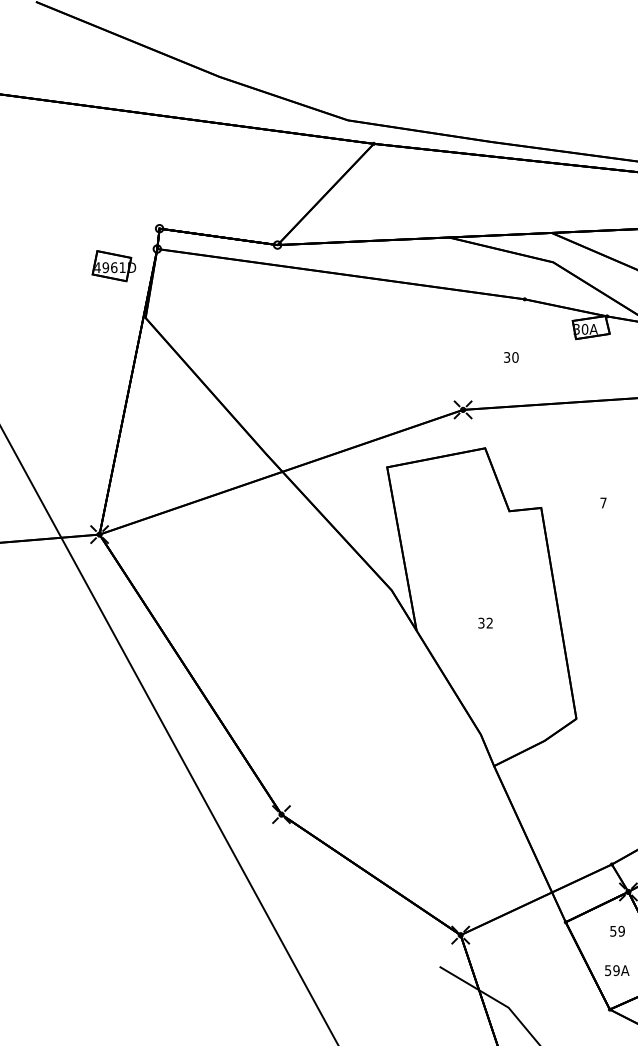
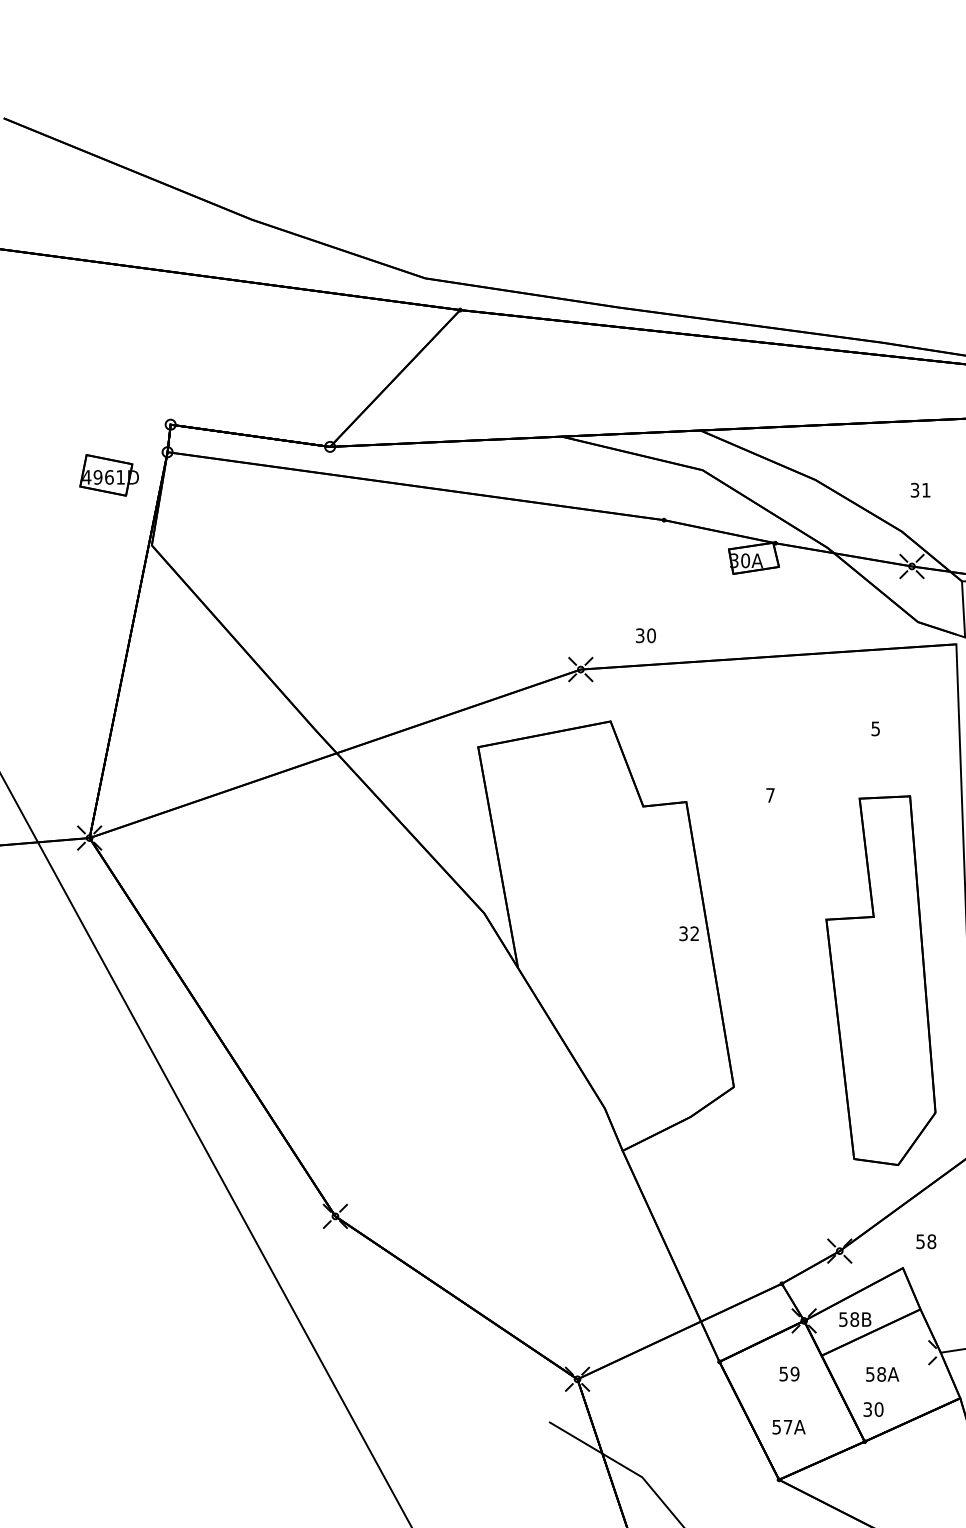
text: (510, 357) -> (645, 635), moved
text: (485, 622) -> (688, 933), moved
text: (616, 970) -> (787, 1426), 59A -> 57A

